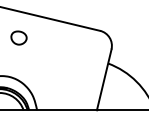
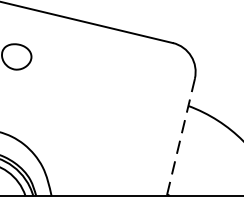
line: (104, 80) -> (181, 138), solid -> dashed

